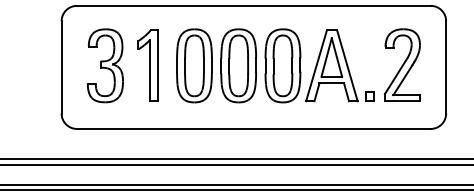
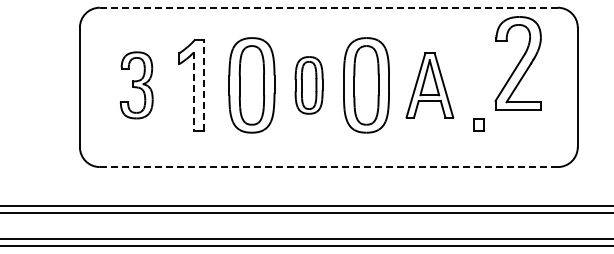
line: (253, 5) -> (328, 7), solid -> dashed
part: (105, 65) -> (136, 85), size x0.7
line: (157, 65) -> (204, 85), solid -> dashed
part: (238, 65) -> (308, 85), size x0.6
part: (331, 65) -> (429, 85), size x0.7
part: (401, 65) -> (517, 63), moved
line: (149, 71) -> (193, 92), solid -> dashed
line: (254, 129) -> (329, 167), solid -> dashed

